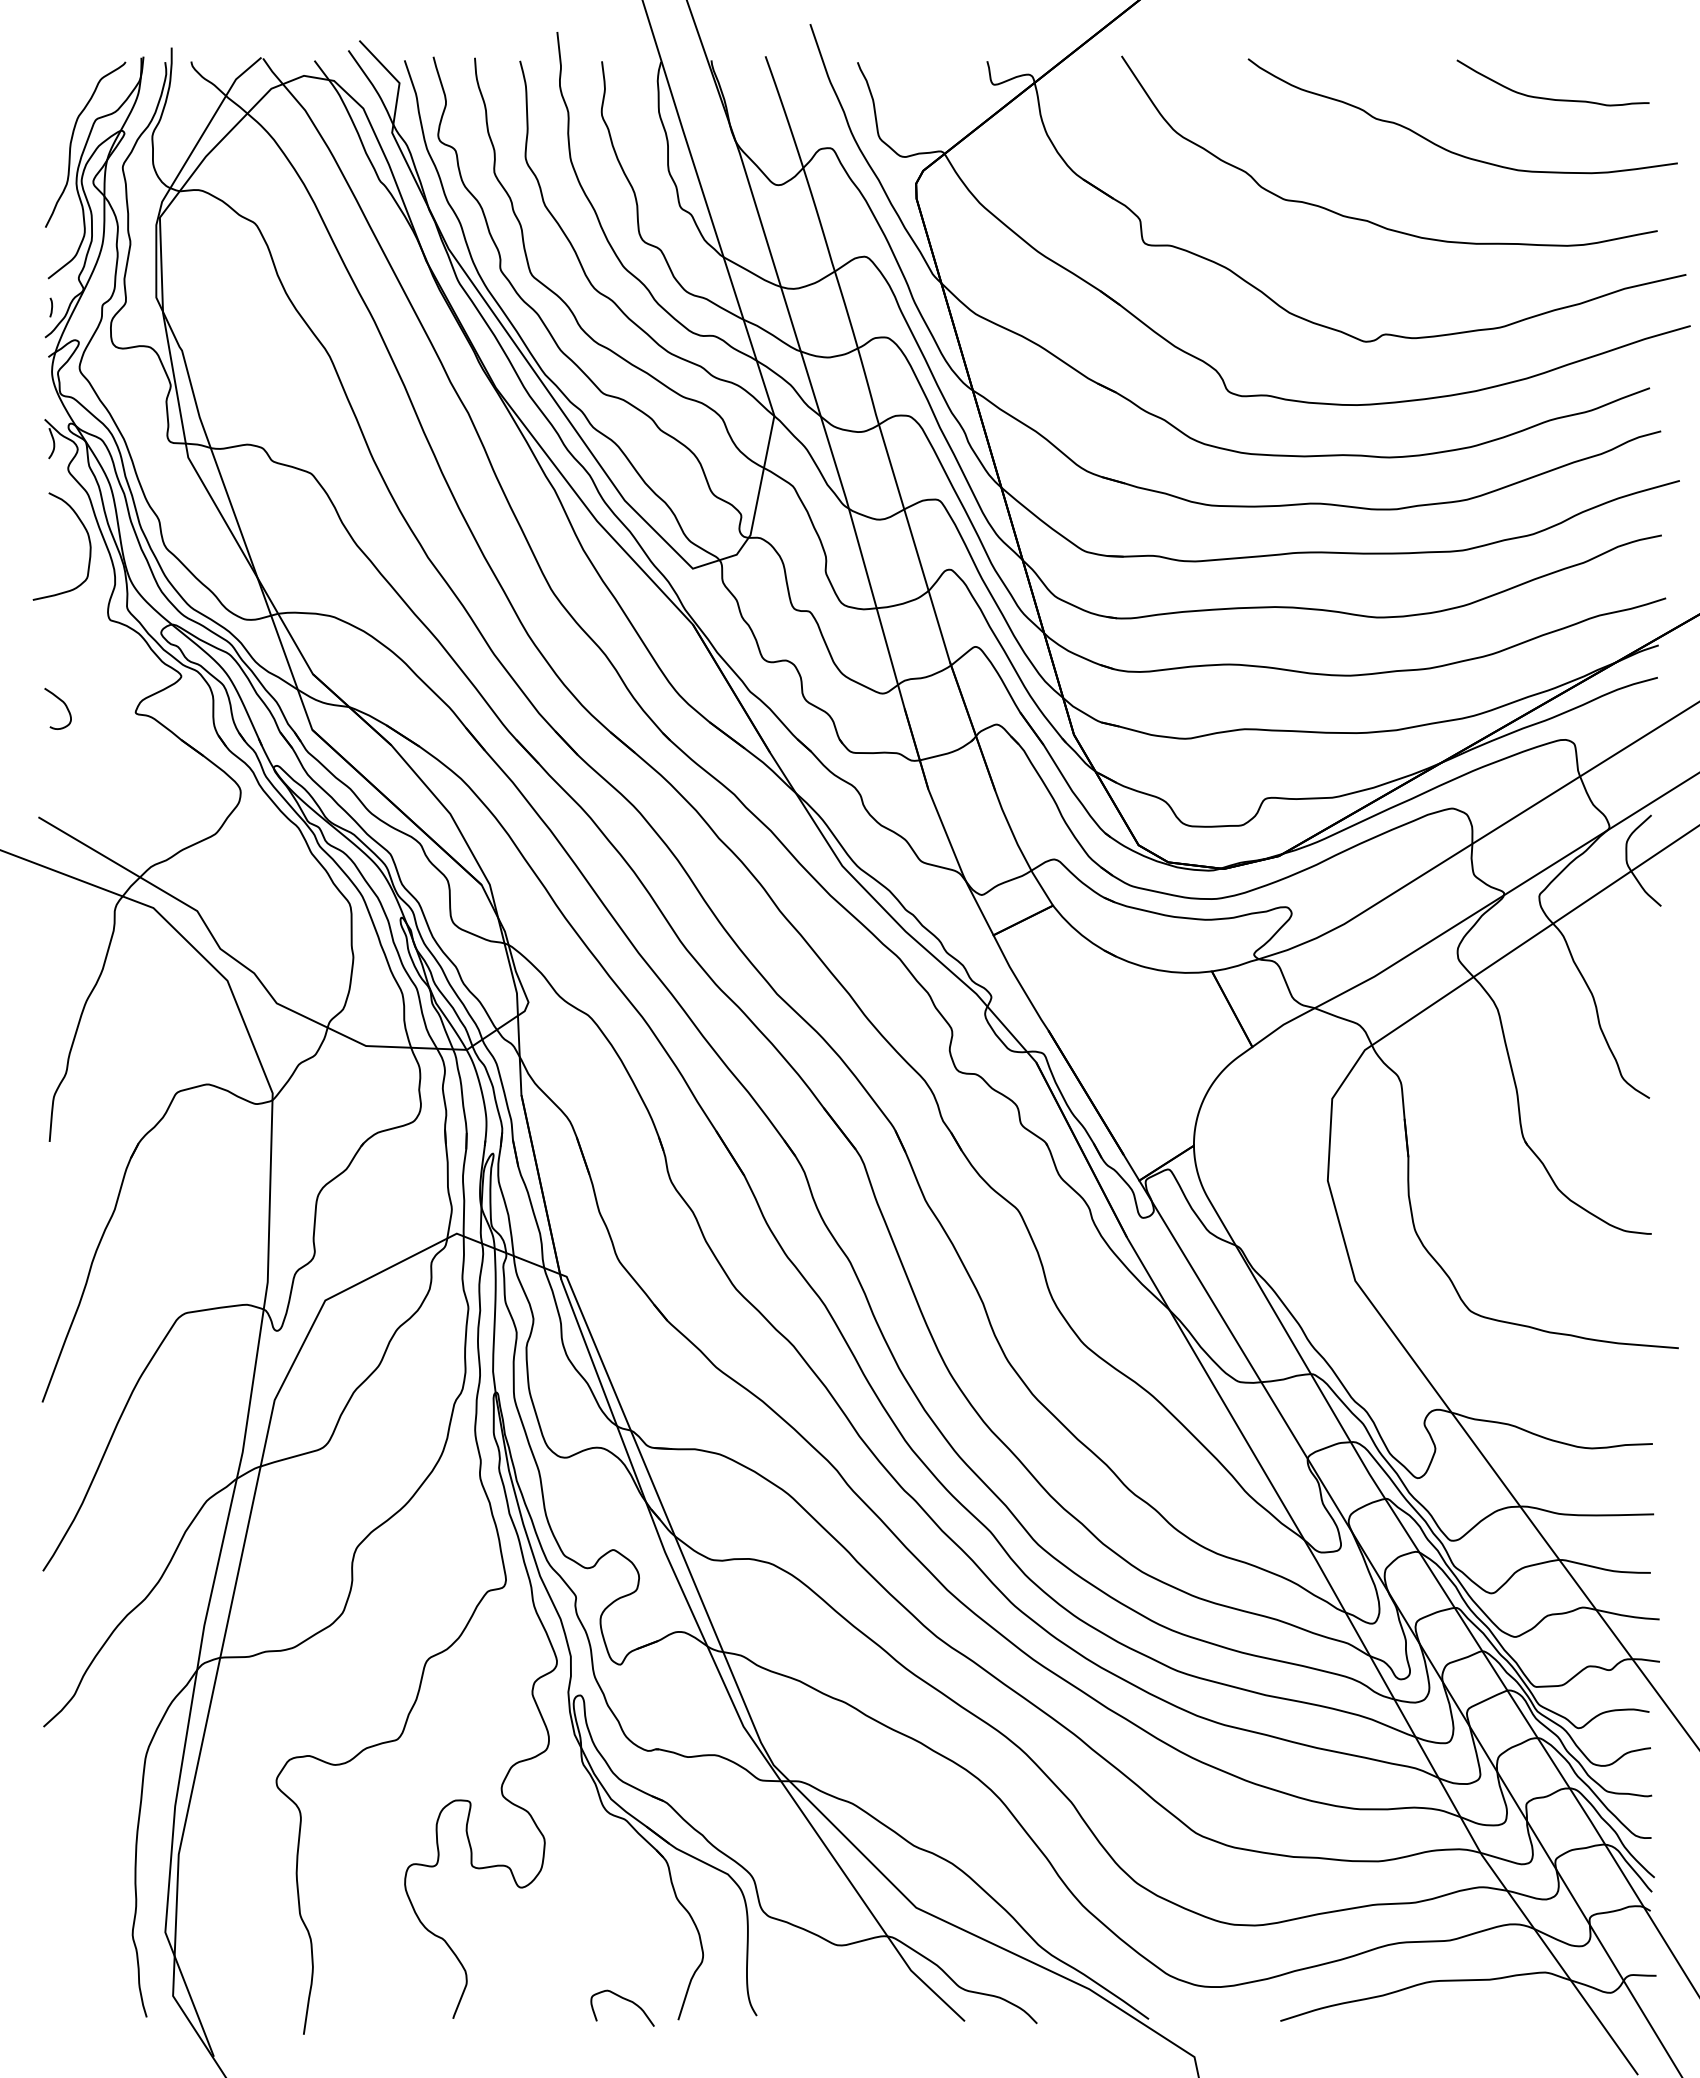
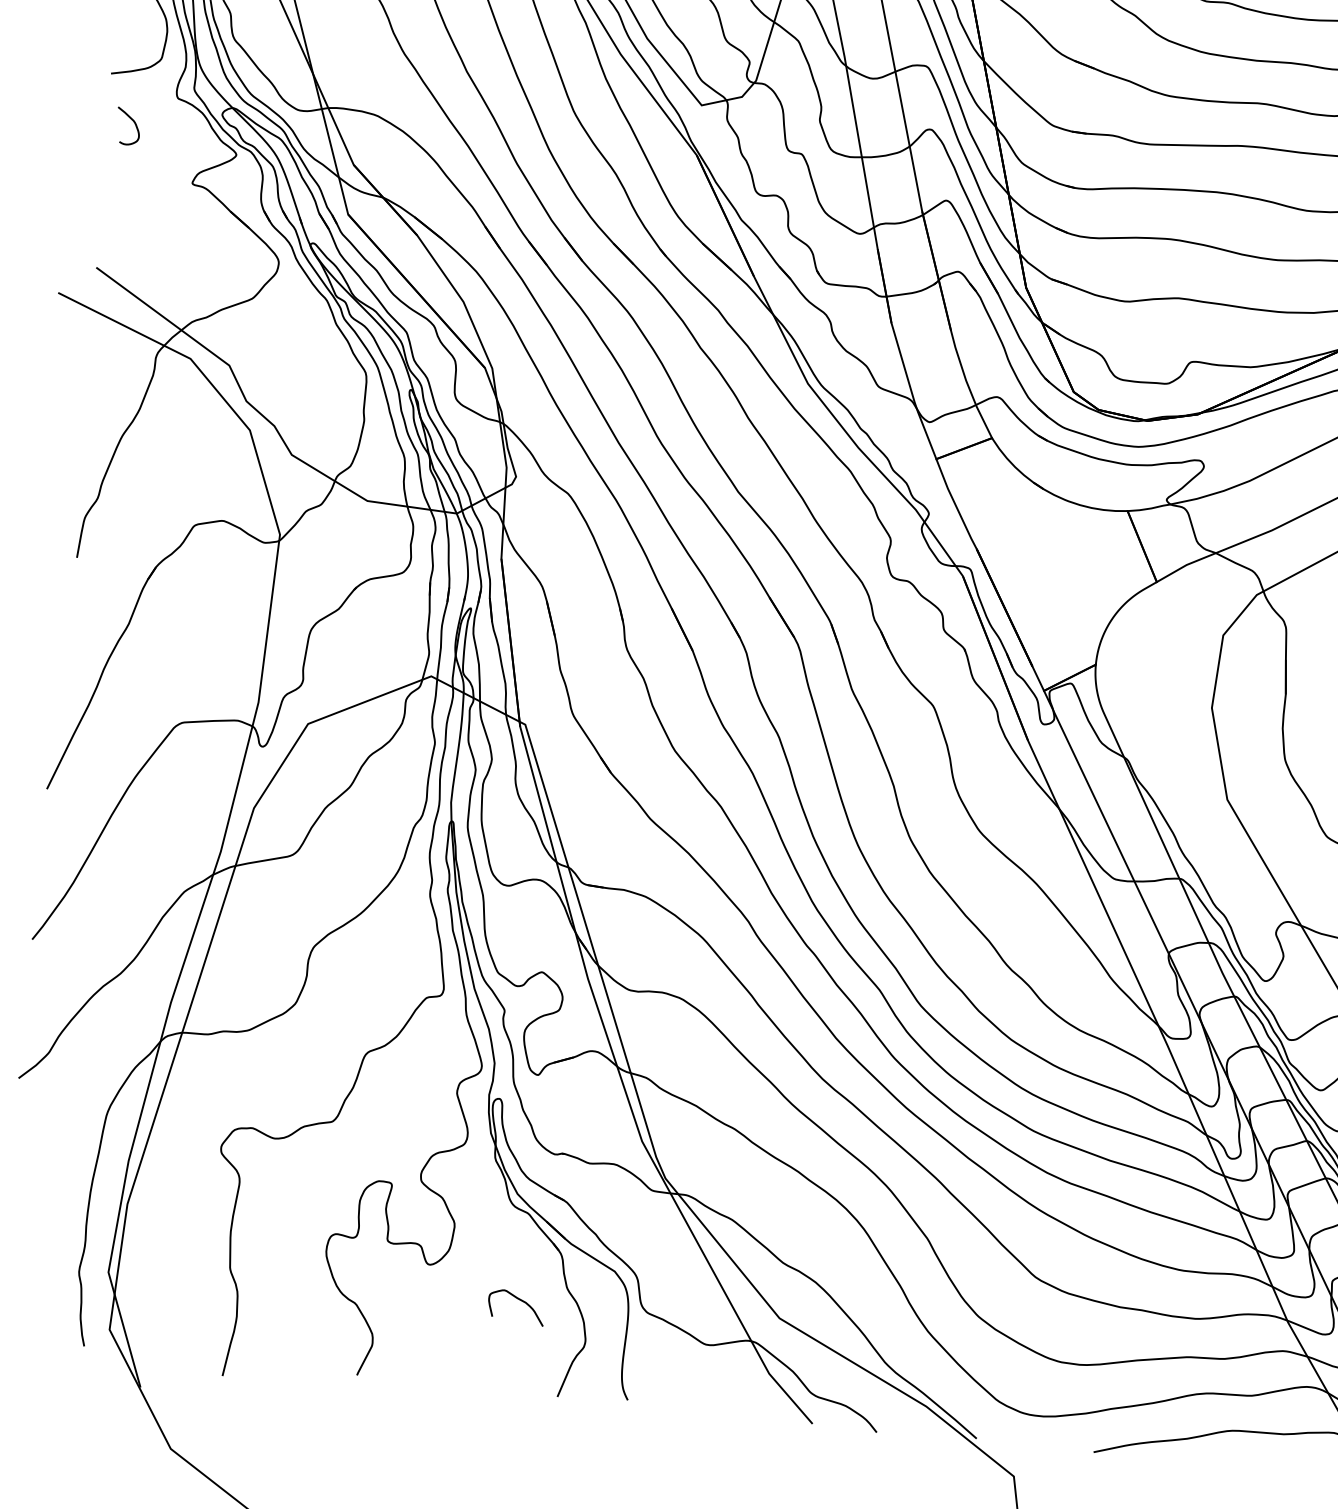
curve: (64, 705) -> (134, 124), moved
curve: (625, 2000) -> (519, 1300), moved

